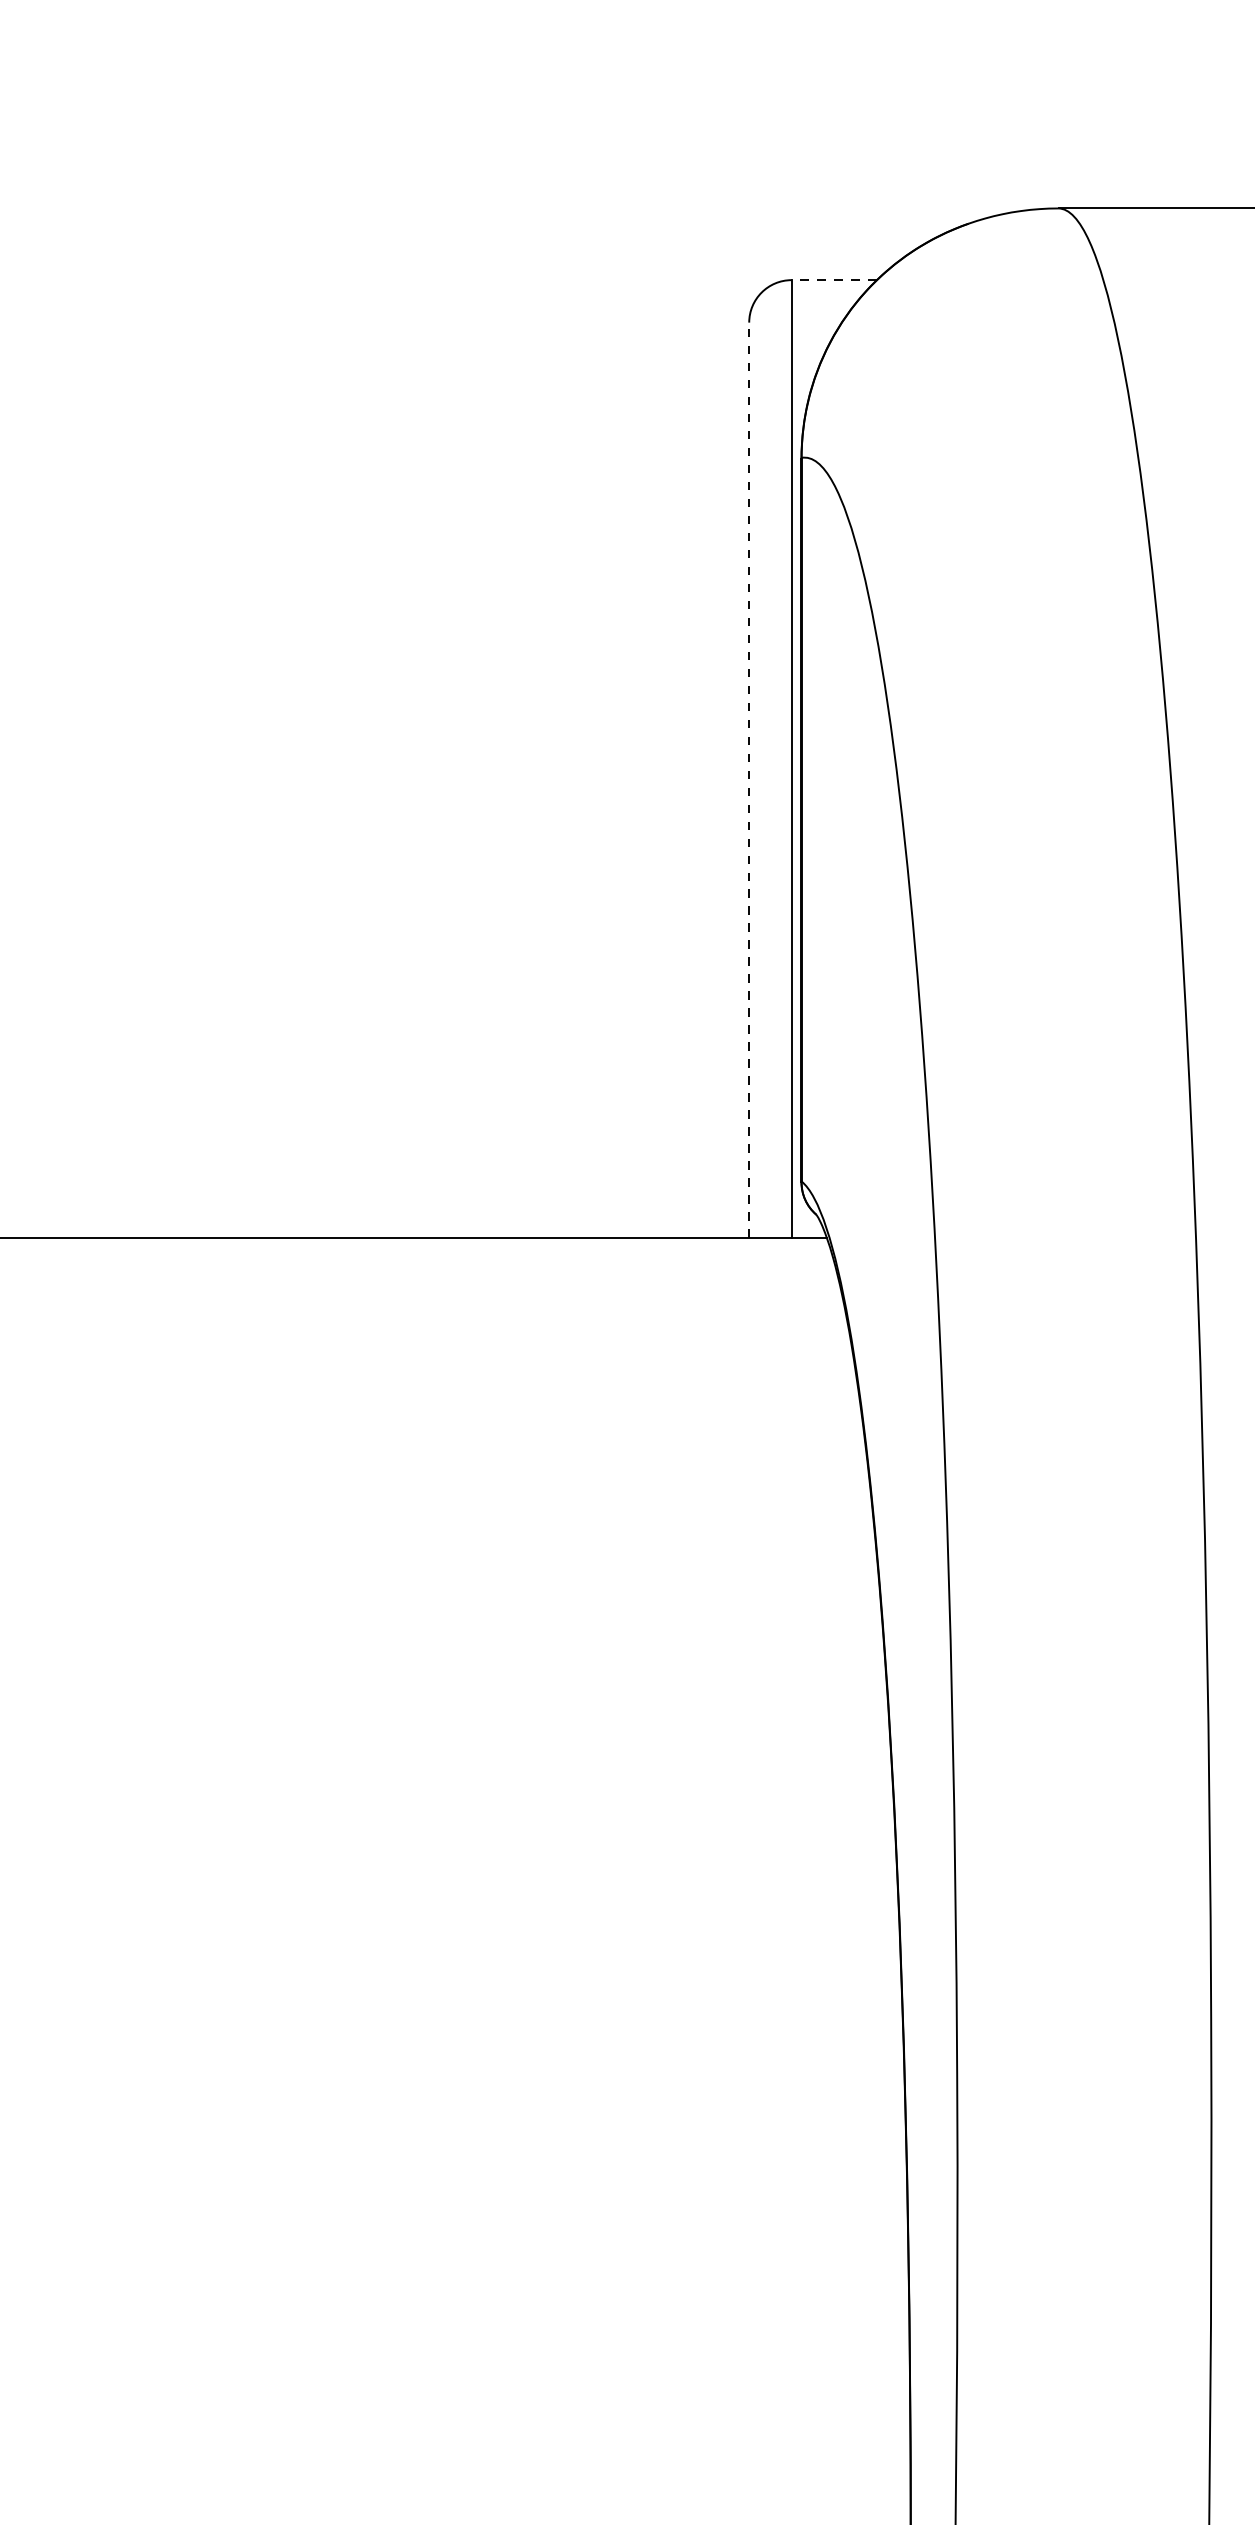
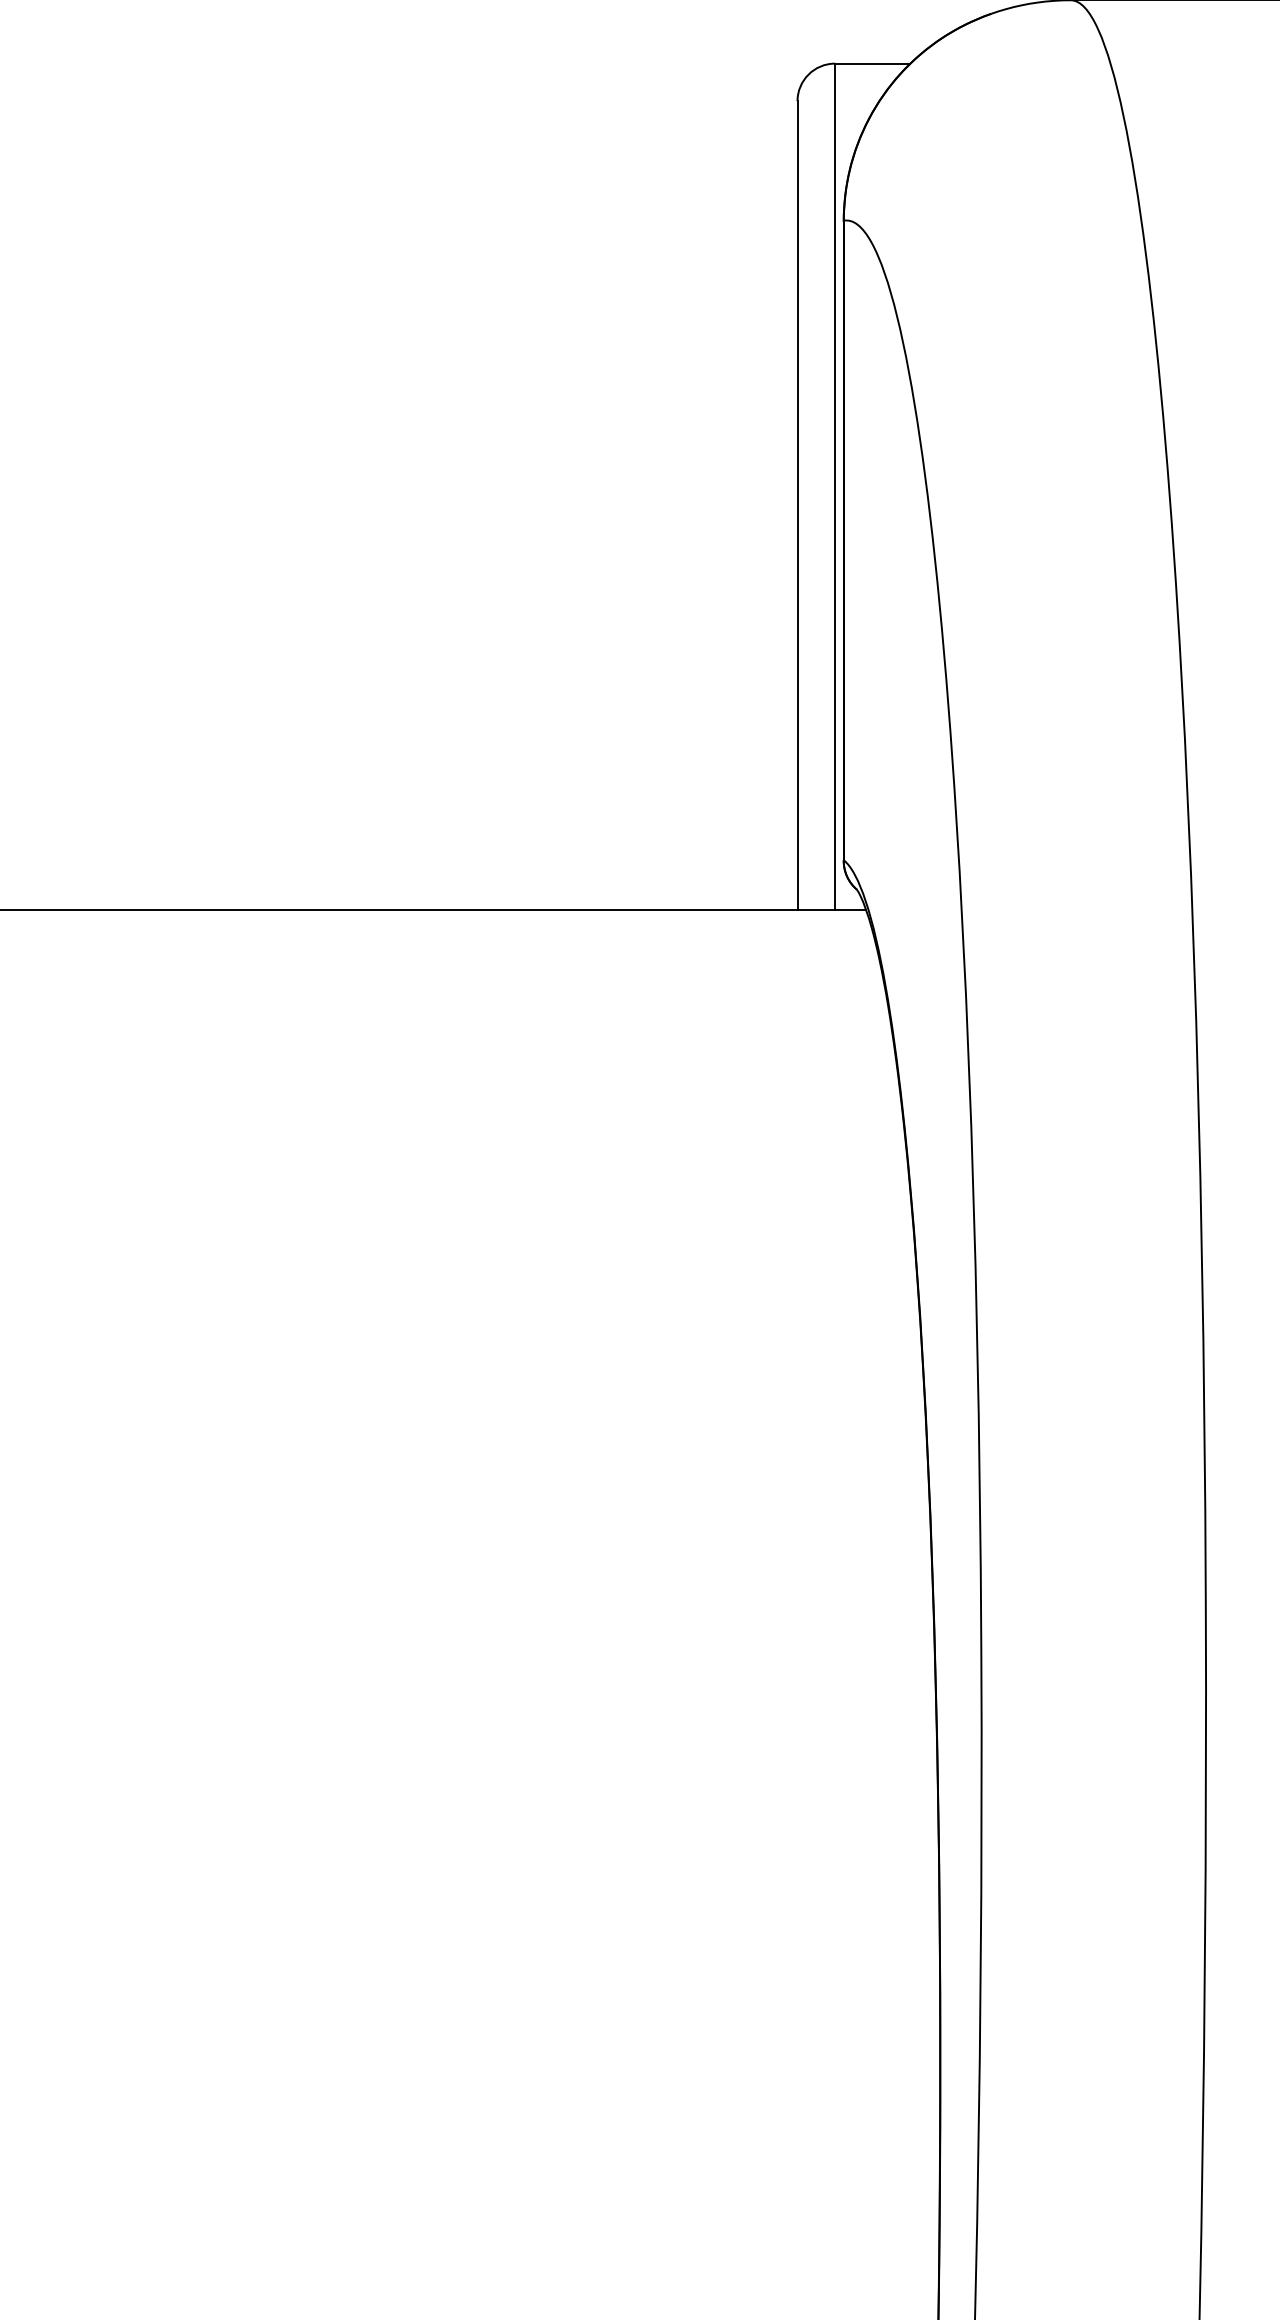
line: (834, 279) -> (872, 63), dashed -> solid
line: (749, 780) -> (797, 505), dashed -> solid

